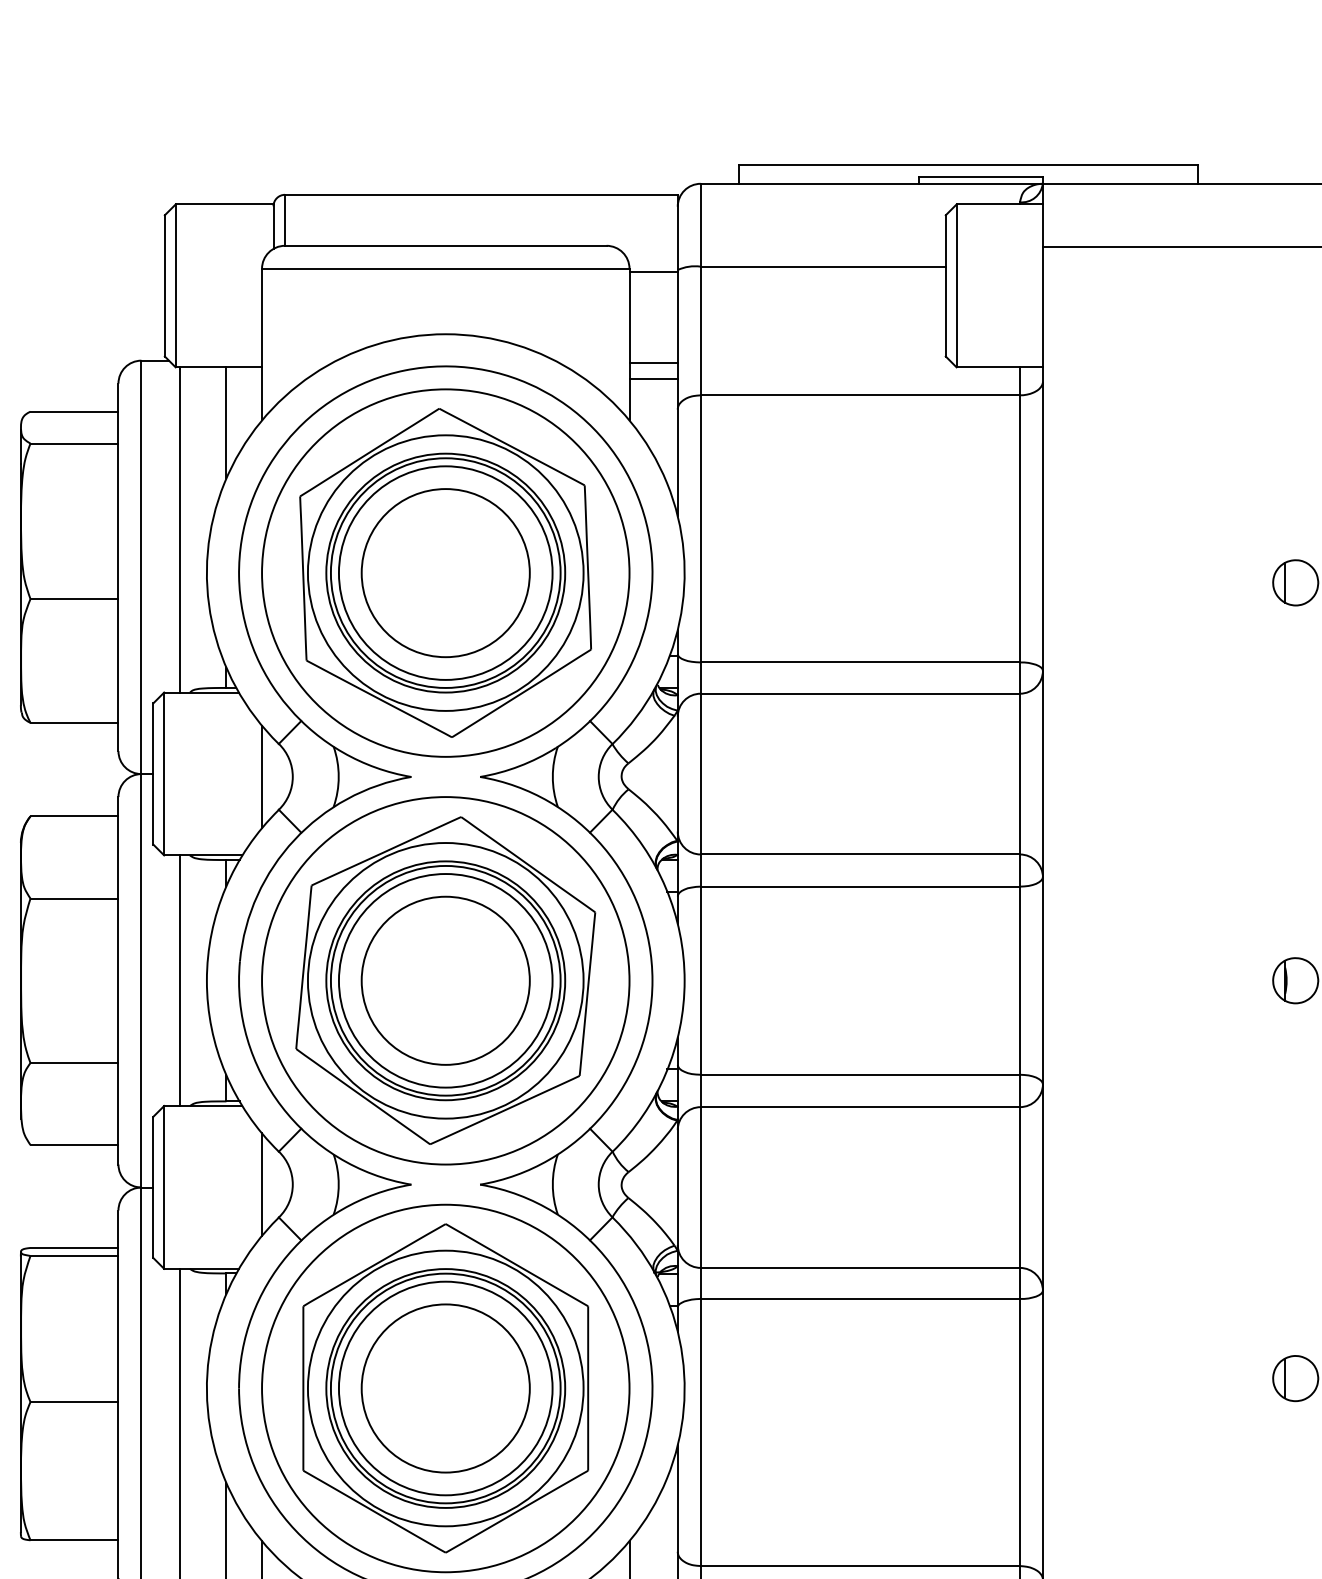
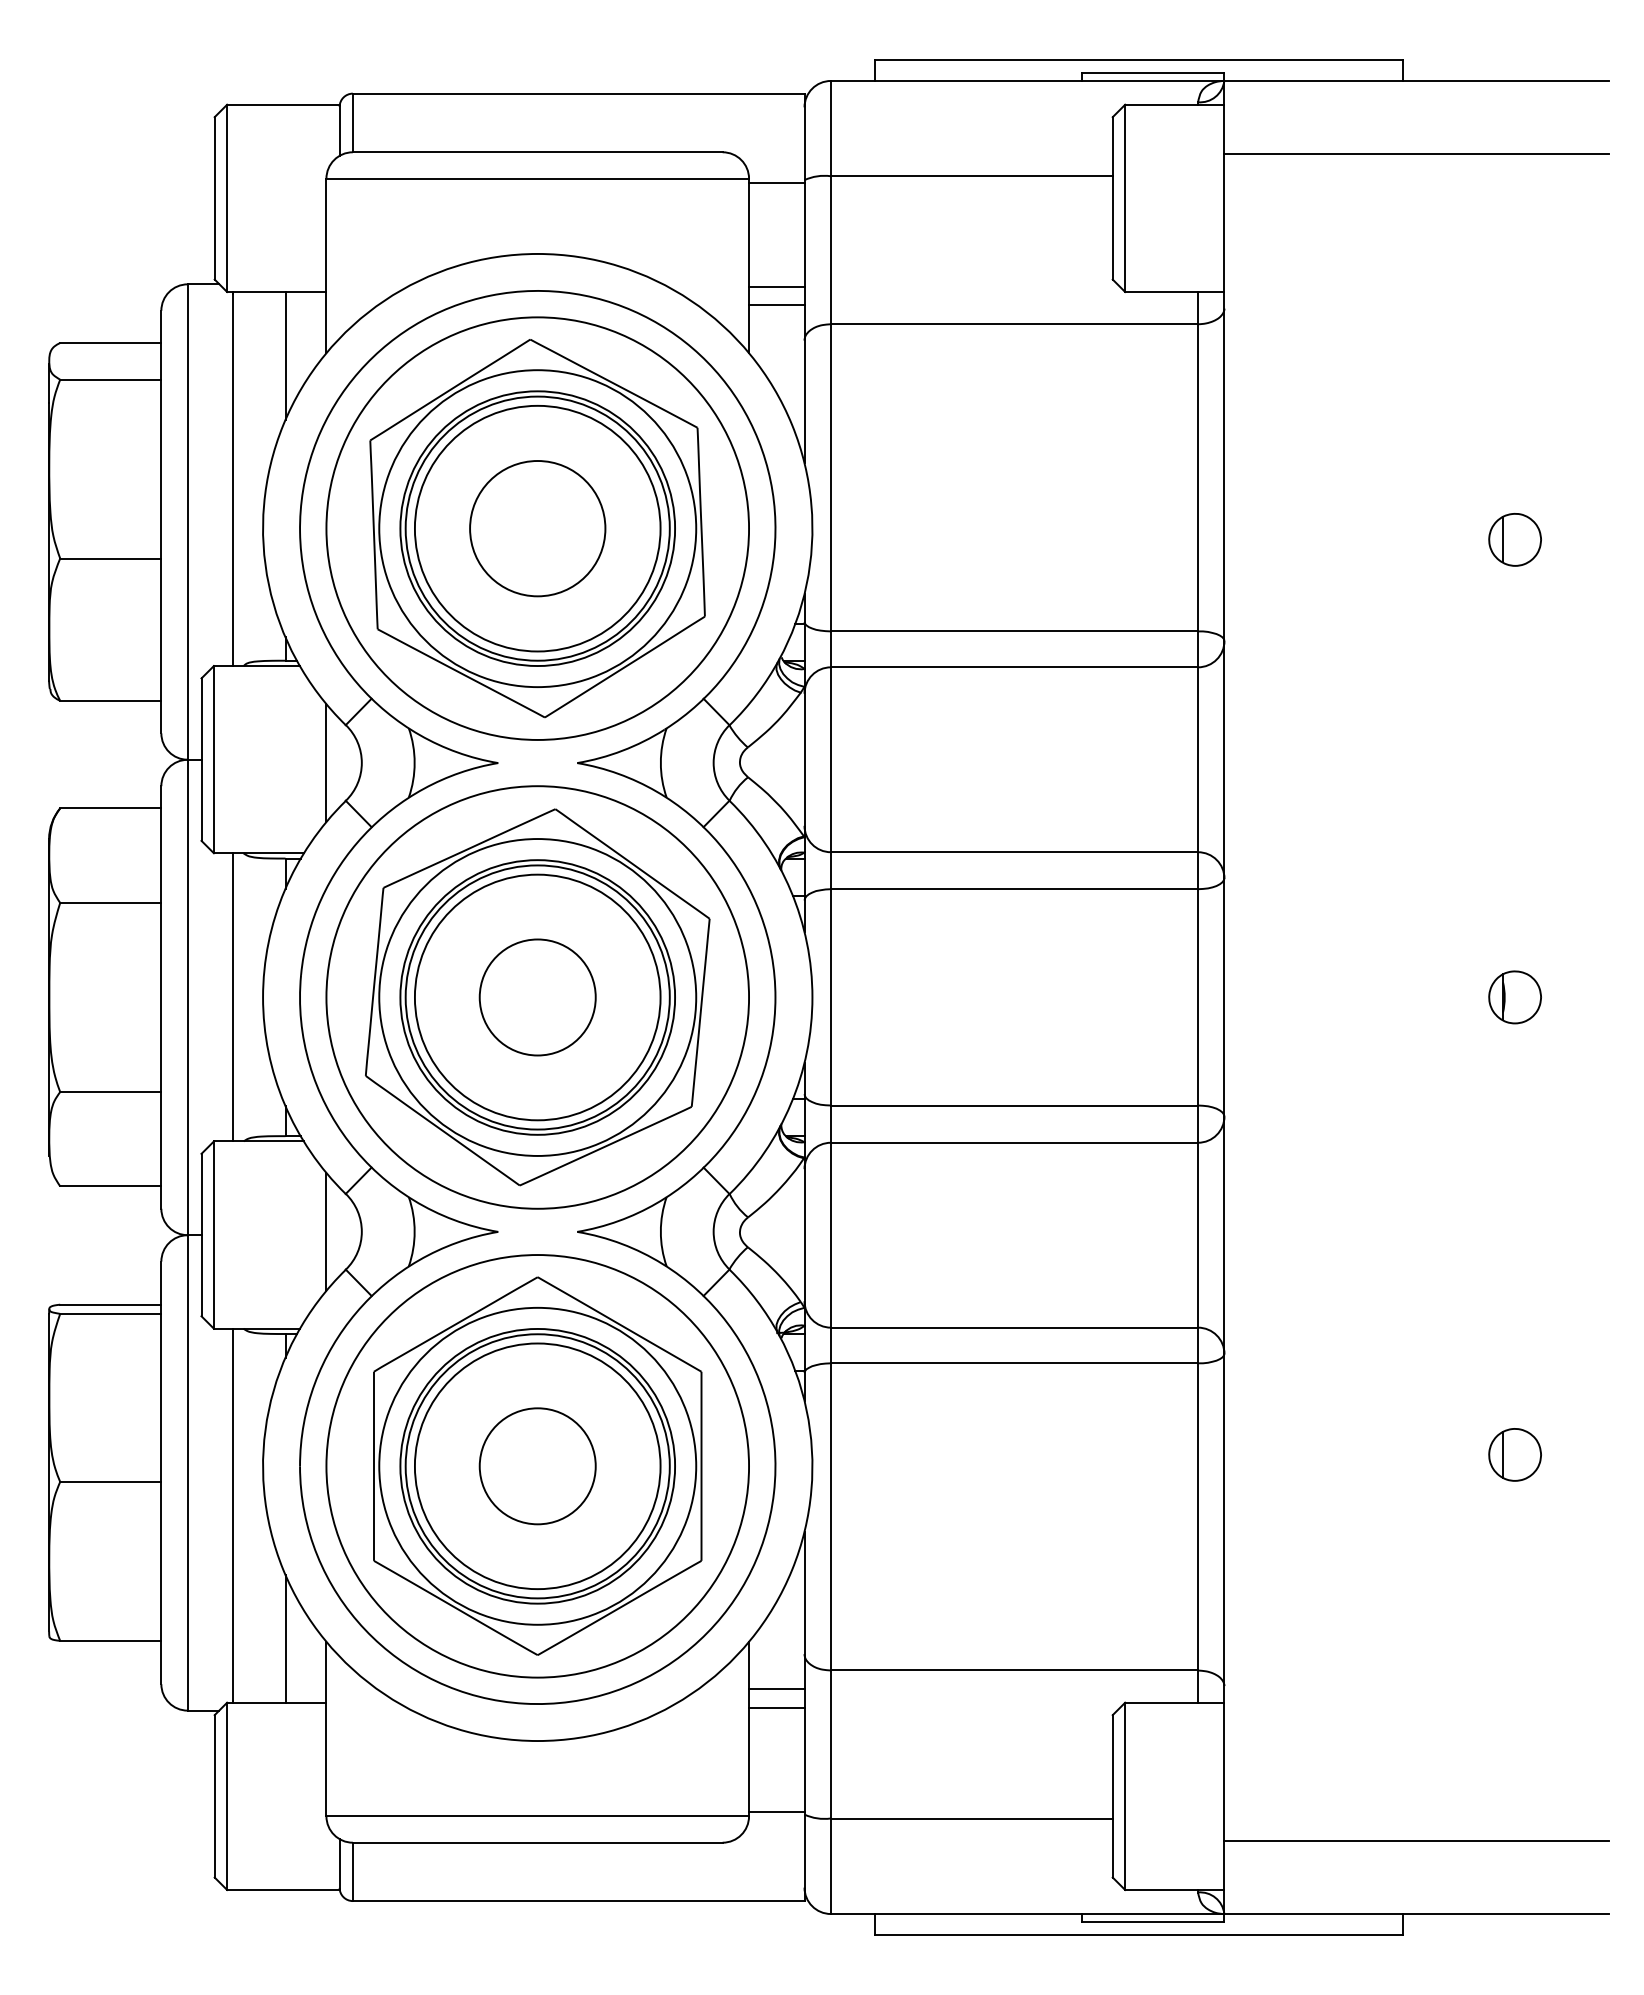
circle: (445, 572) -> (537, 528), size x0.7
circle: (445, 980) -> (537, 997), size x0.6
circle: (445, 1387) -> (537, 1465), size x0.6

